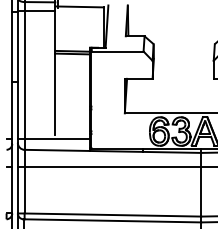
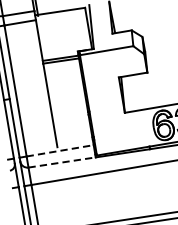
line: (57, 139) -> (60, 151), solid -> dashed
line: (57, 150) -> (62, 162), solid -> dashed

